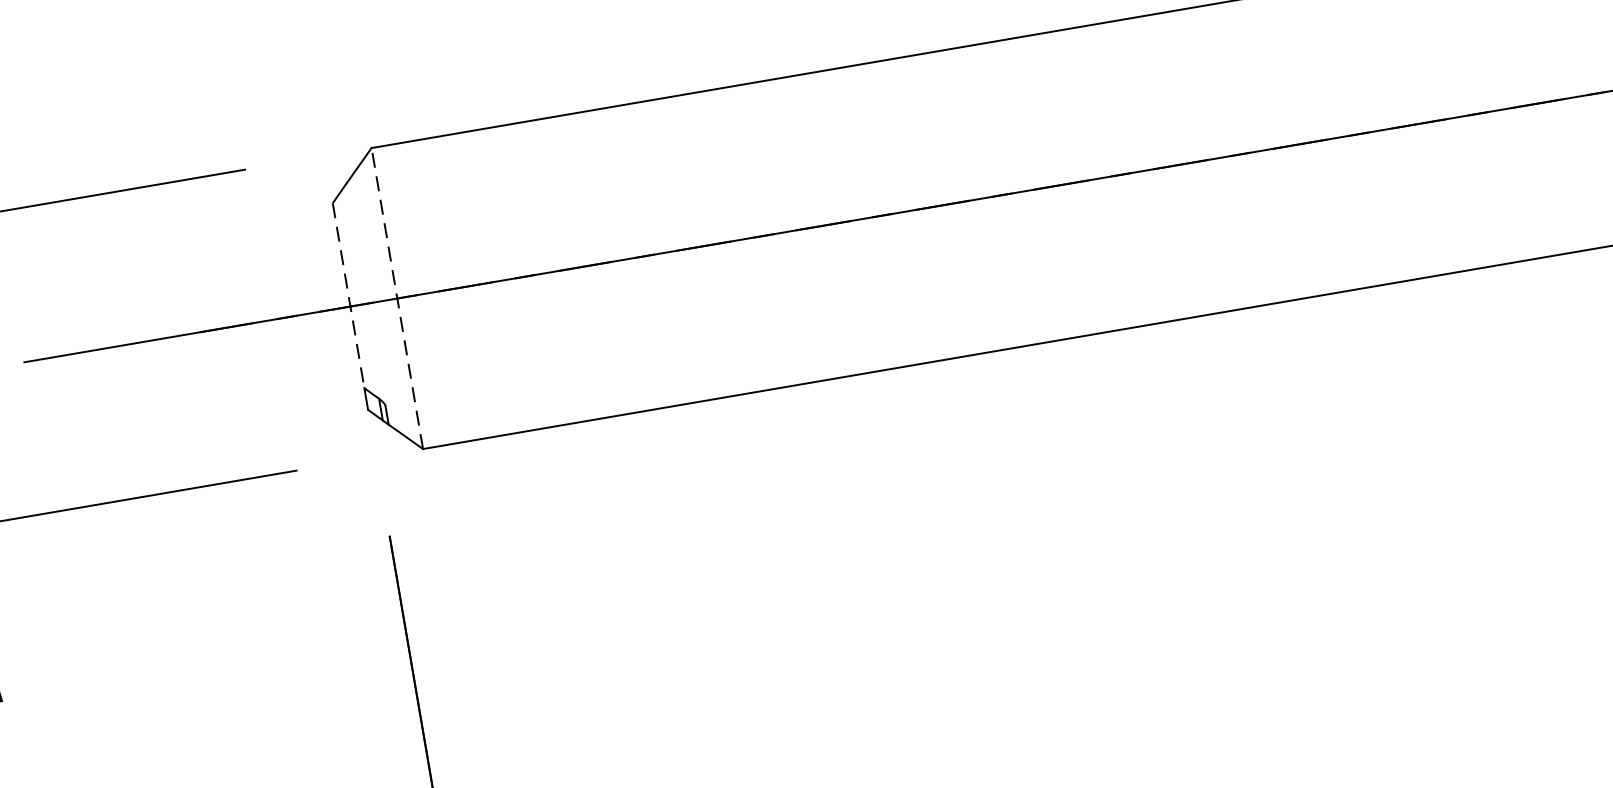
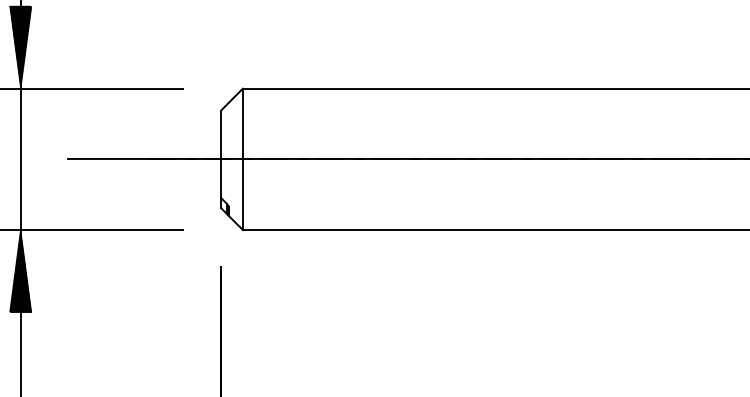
line: (347, 296) -> (220, 154), dashed -> solid
line: (396, 298) -> (242, 159), dashed -> solid

